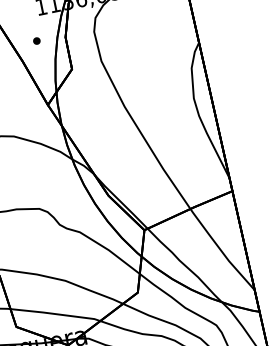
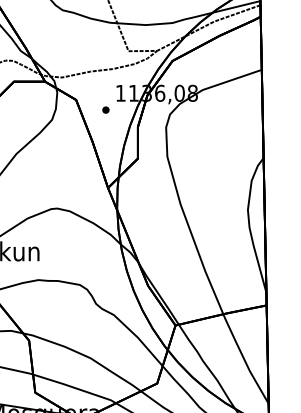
part: (36, 40) -> (105, 109), moved

